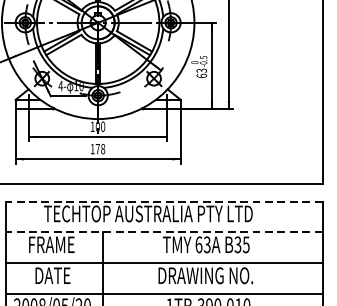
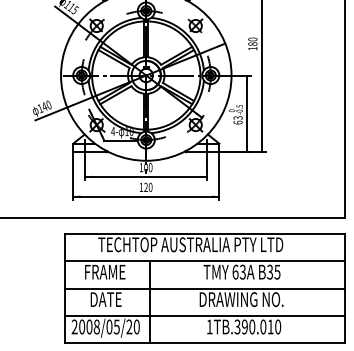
text: (100, 148) -> (148, 186), 178 -> 120
line: (163, 201) -> (204, 233), dashed -> solid
line: (163, 232) -> (204, 261), dashed -> solid

